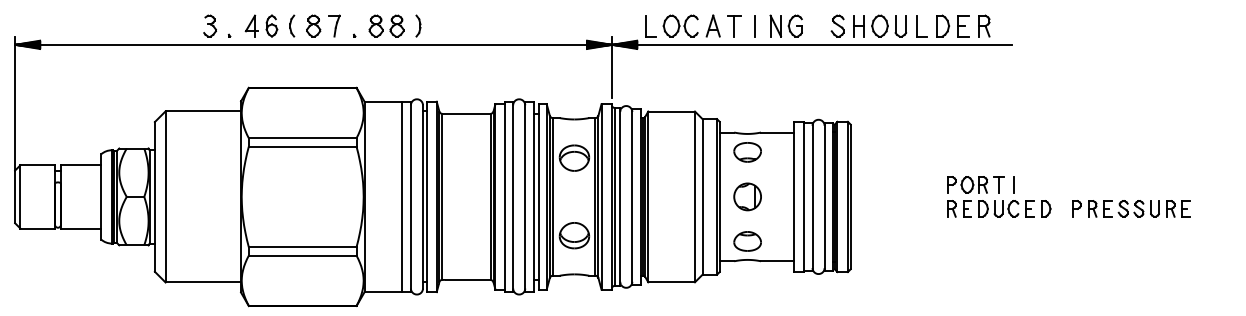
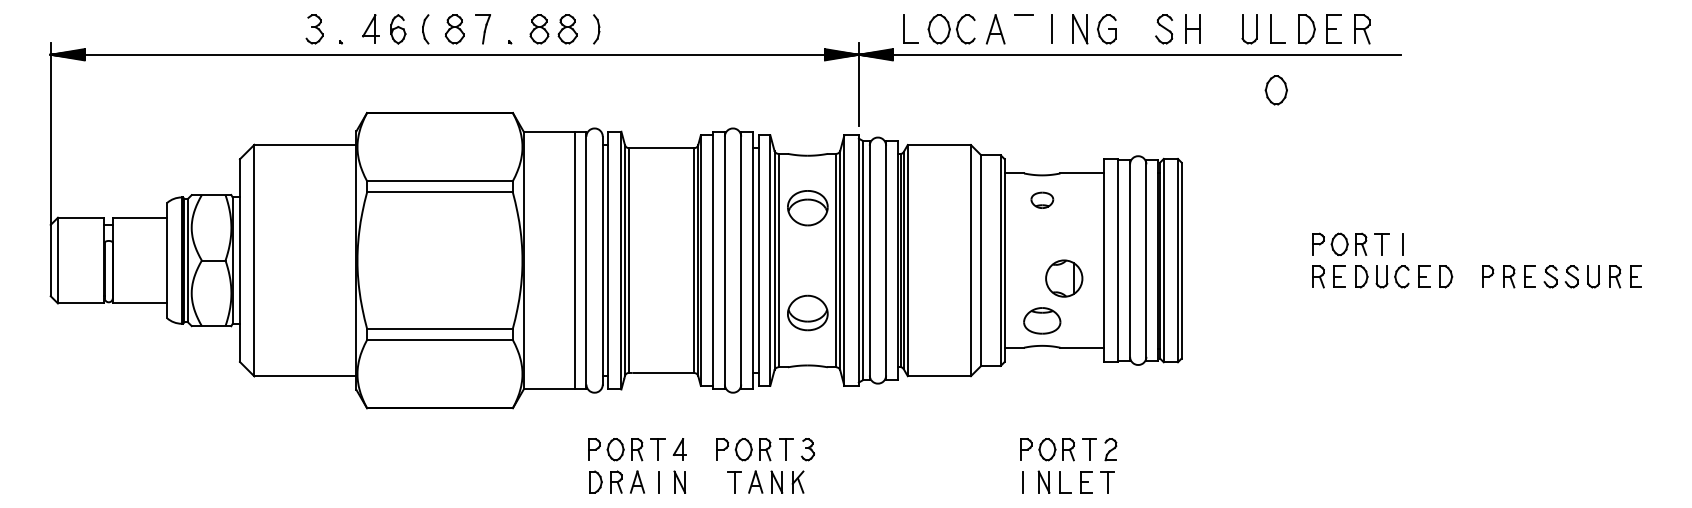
line: (733, 26) -> (1023, 29), removed
part: (879, 26) -> (1275, 90), moved
part: (747, 152) -> (1042, 200), size x0.6
part: (747, 196) -> (1064, 278), moved

